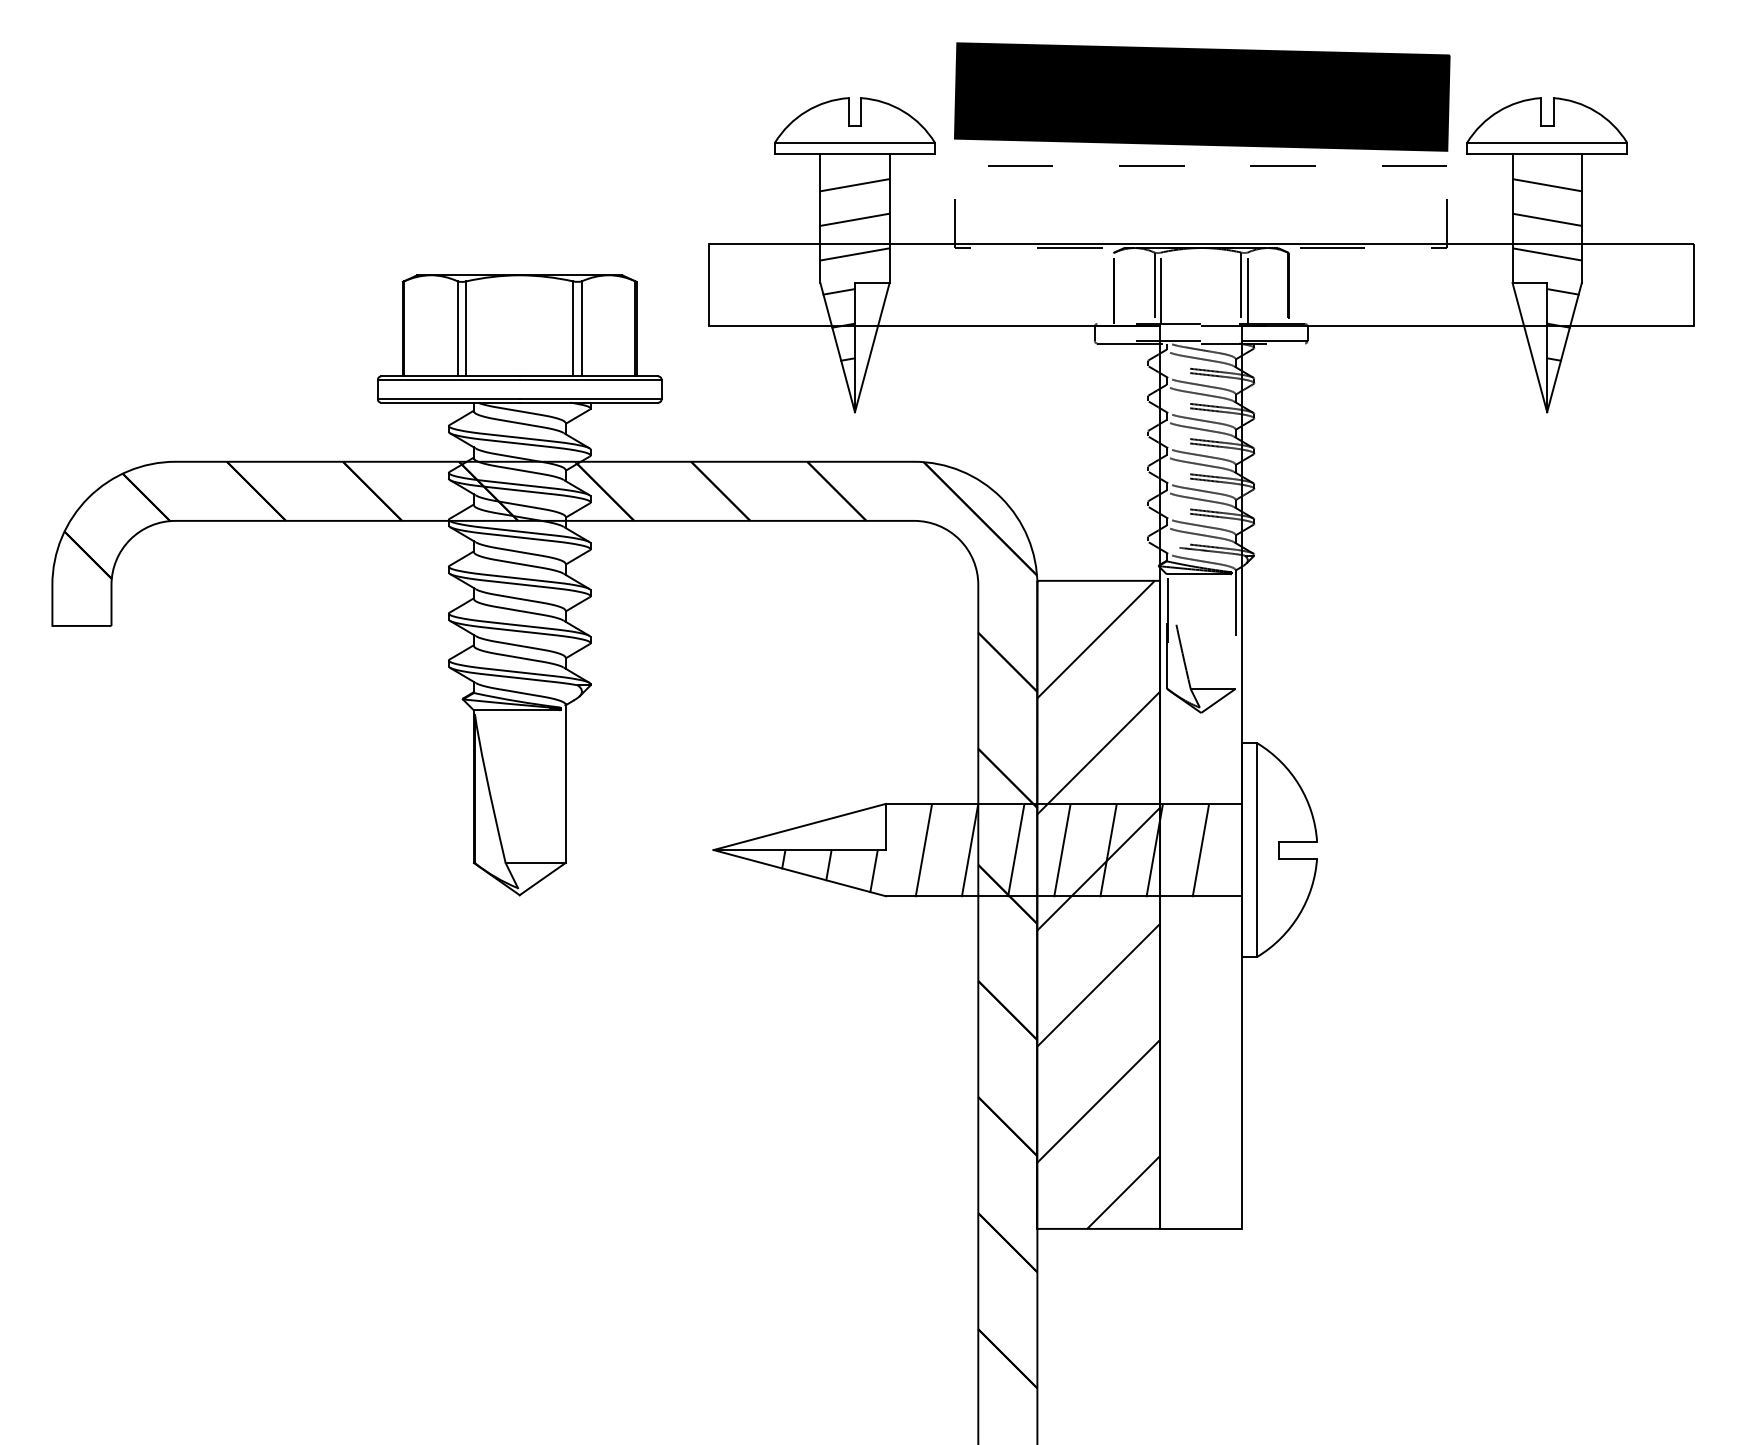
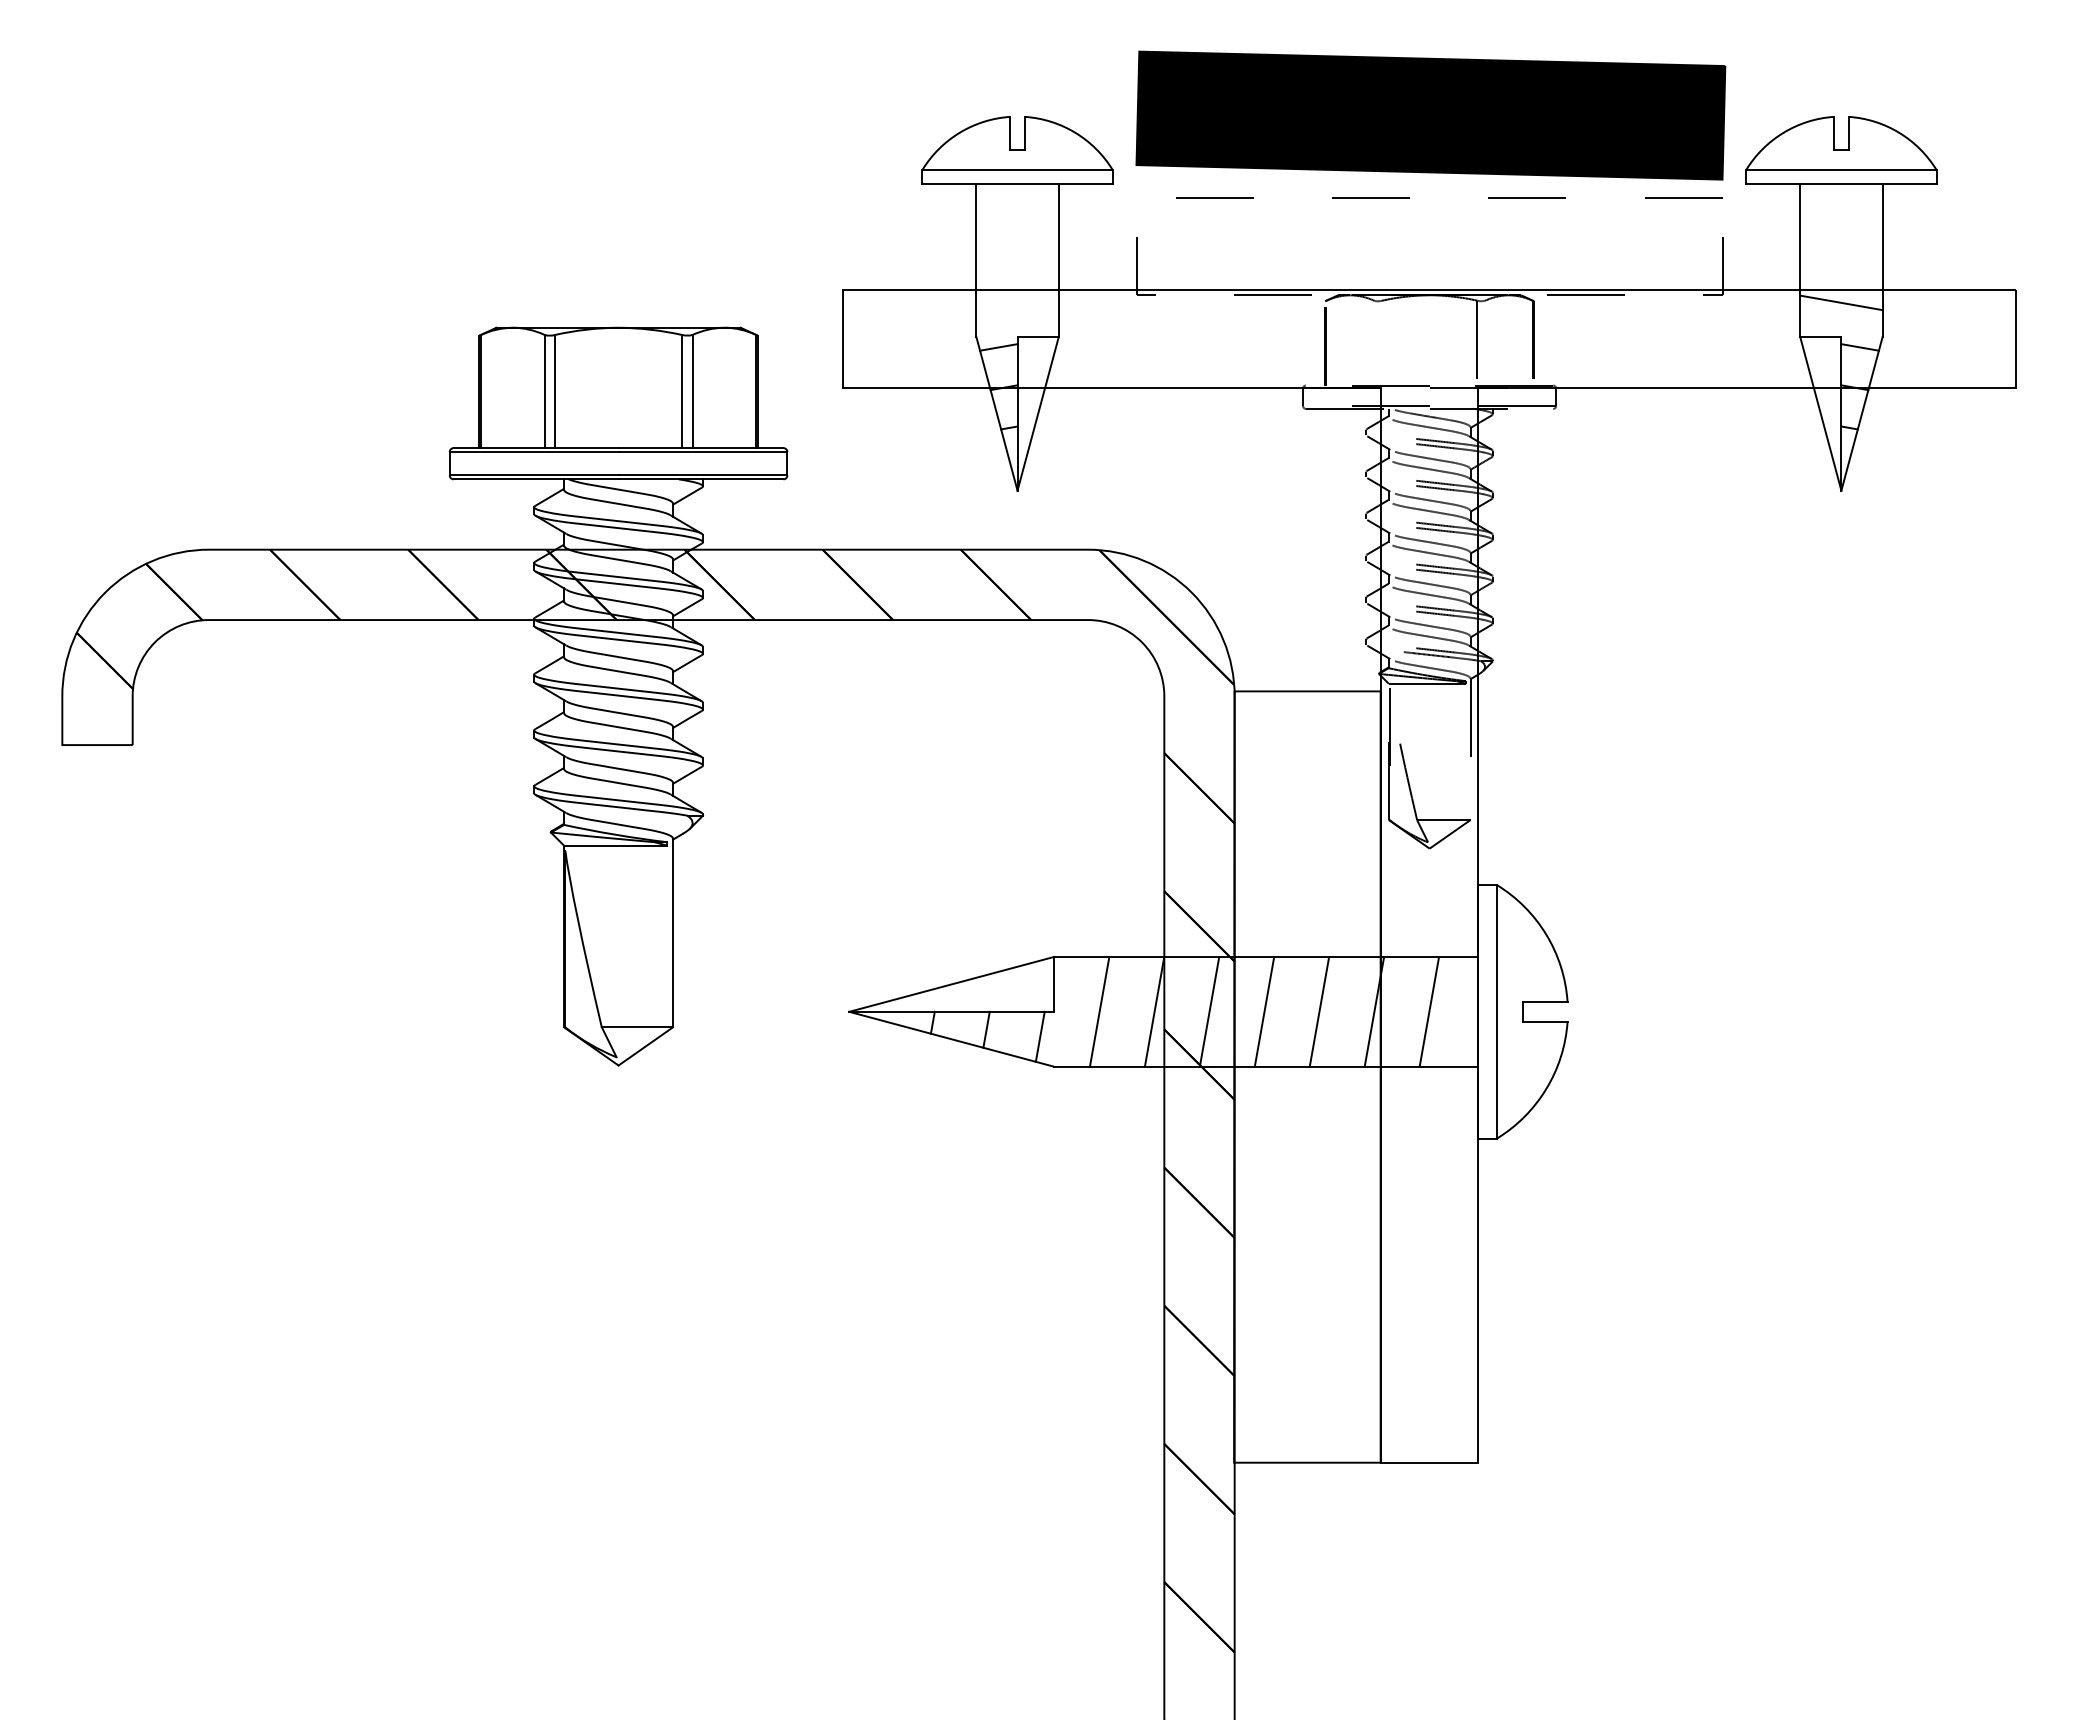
line: (854, 185) -> (1016, 220), removed
line: (1547, 185) -> (1841, 220), removed
line: (854, 219) -> (1016, 261), removed
line: (1547, 219) -> (1841, 261), removed
line: (854, 254) -> (1016, 302), removed
line: (1154, 287) -> (1374, 342), removed
line: (1160, 287) -> (1381, 342), removed
line: (1248, 287) -> (1485, 342), removed
hatch: (1098, 904) -> (1307, 1076), removed

